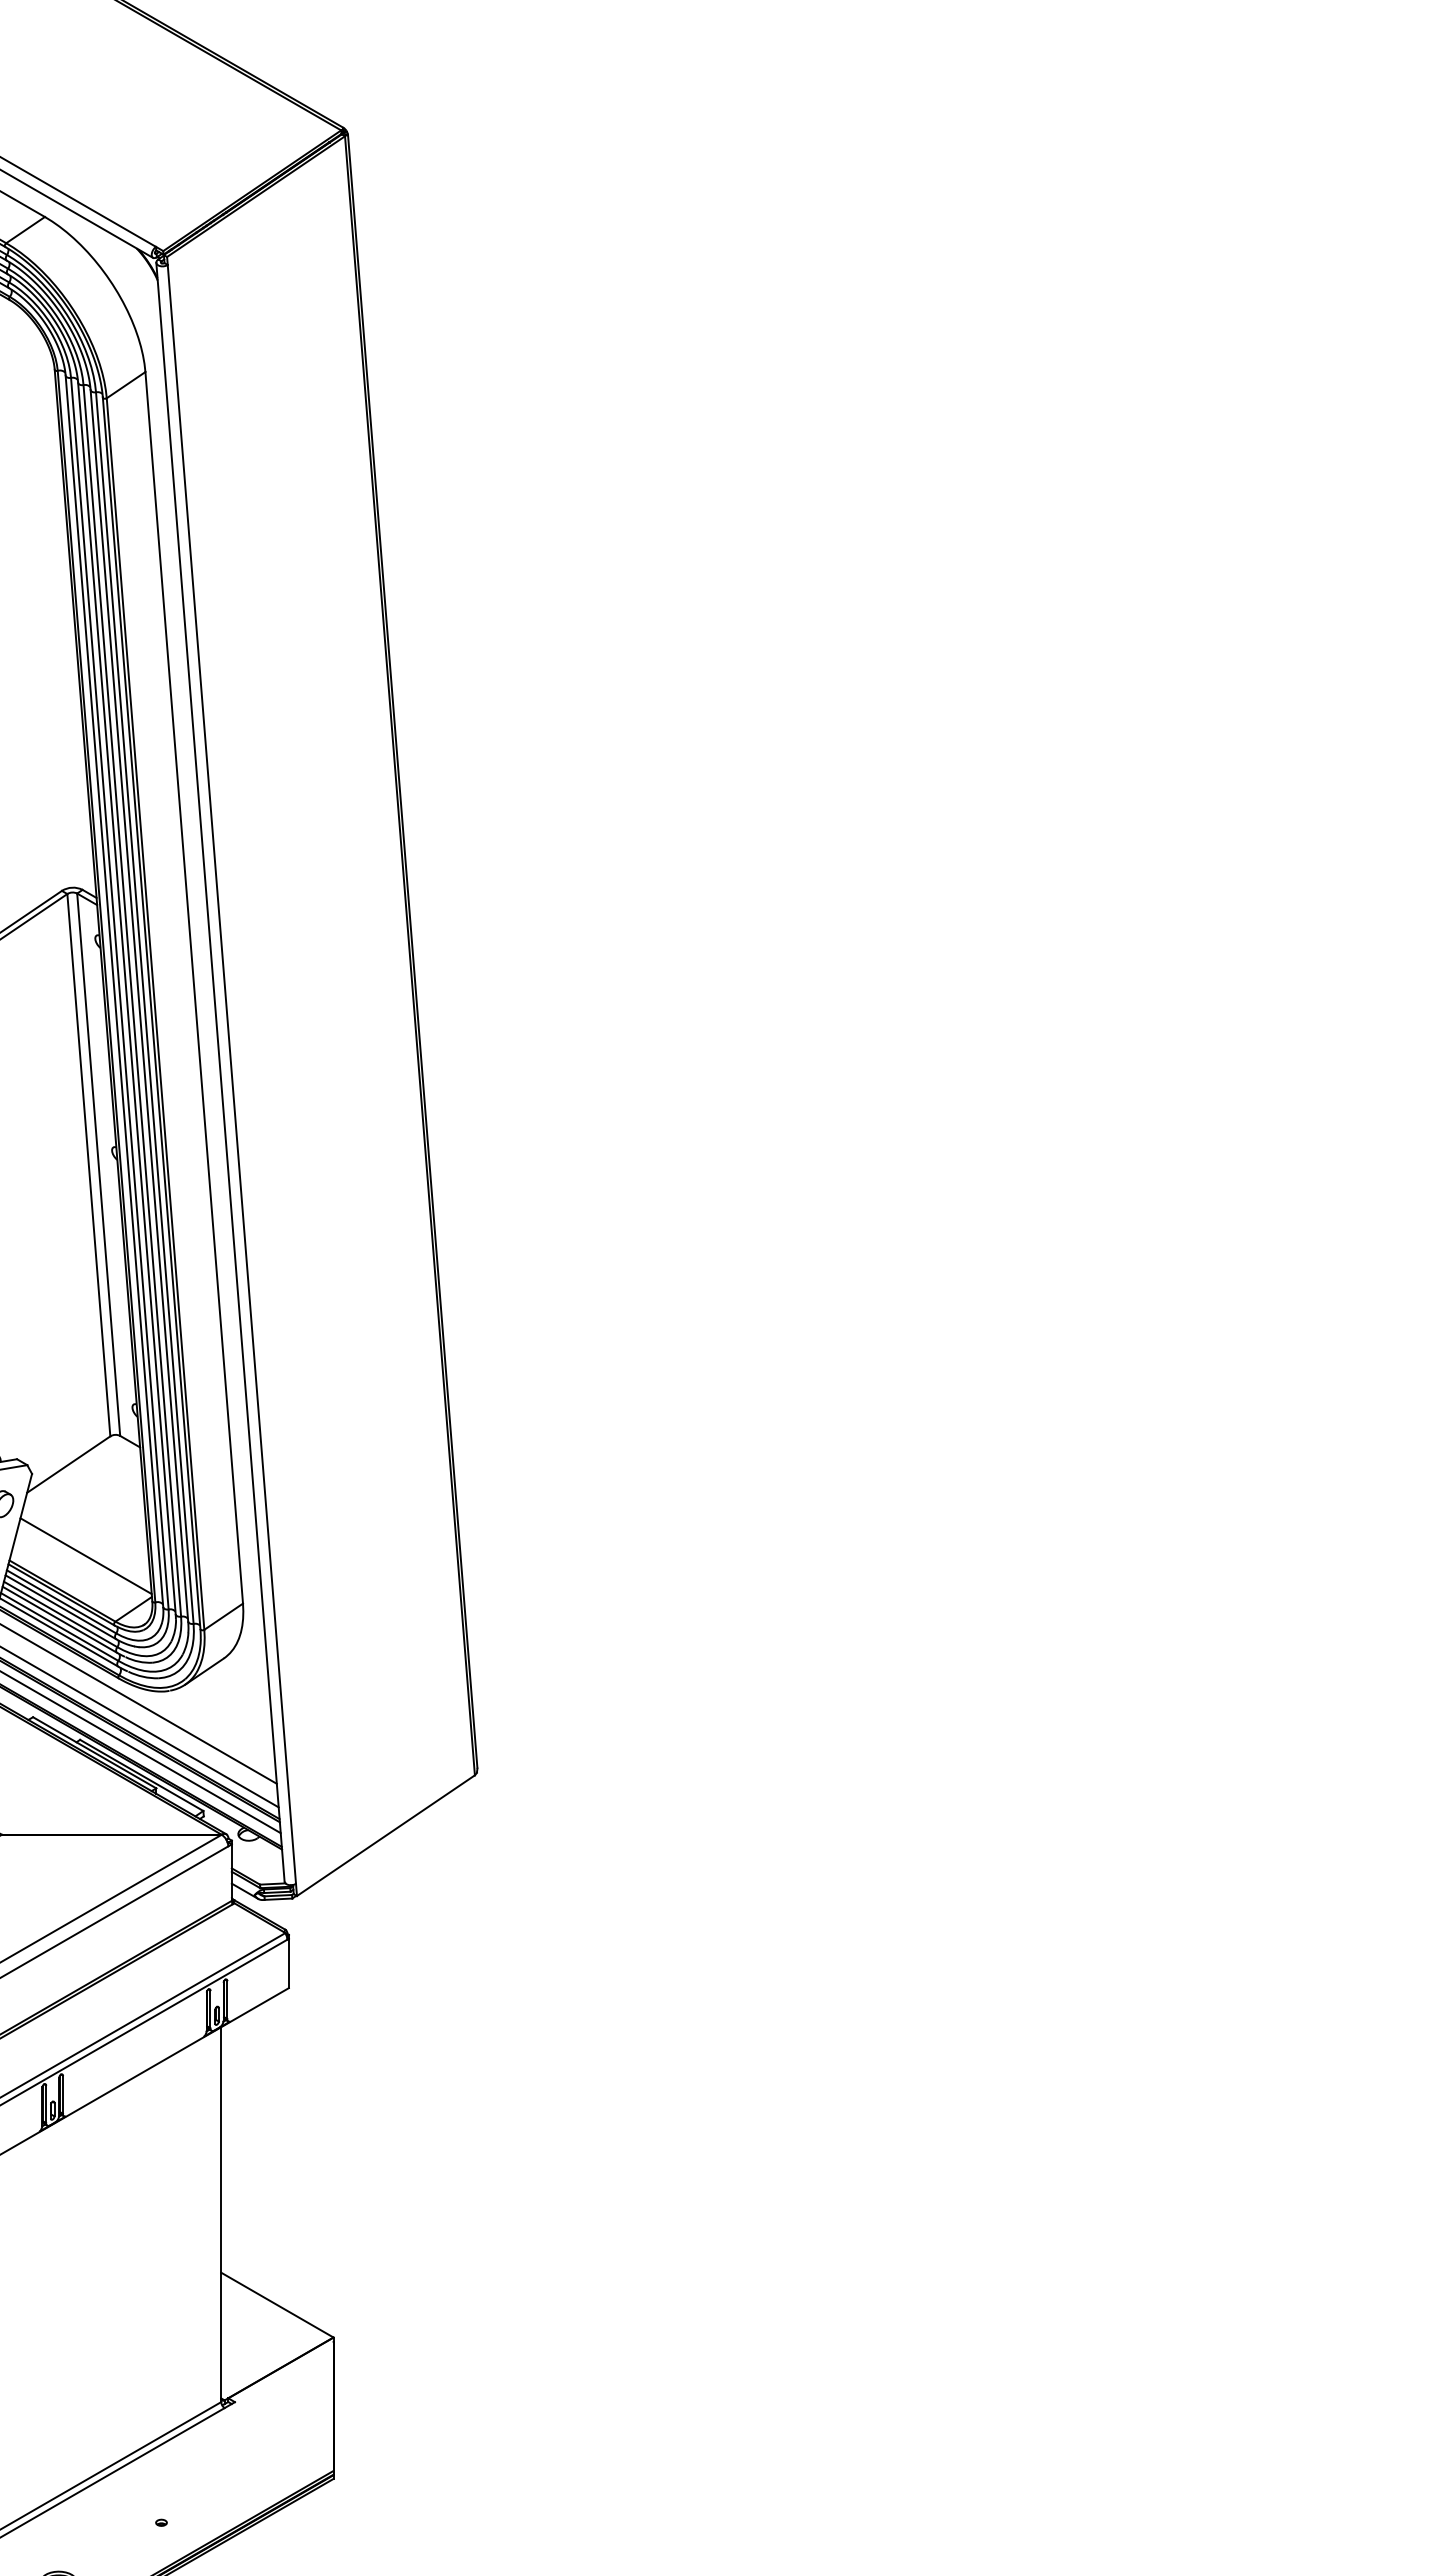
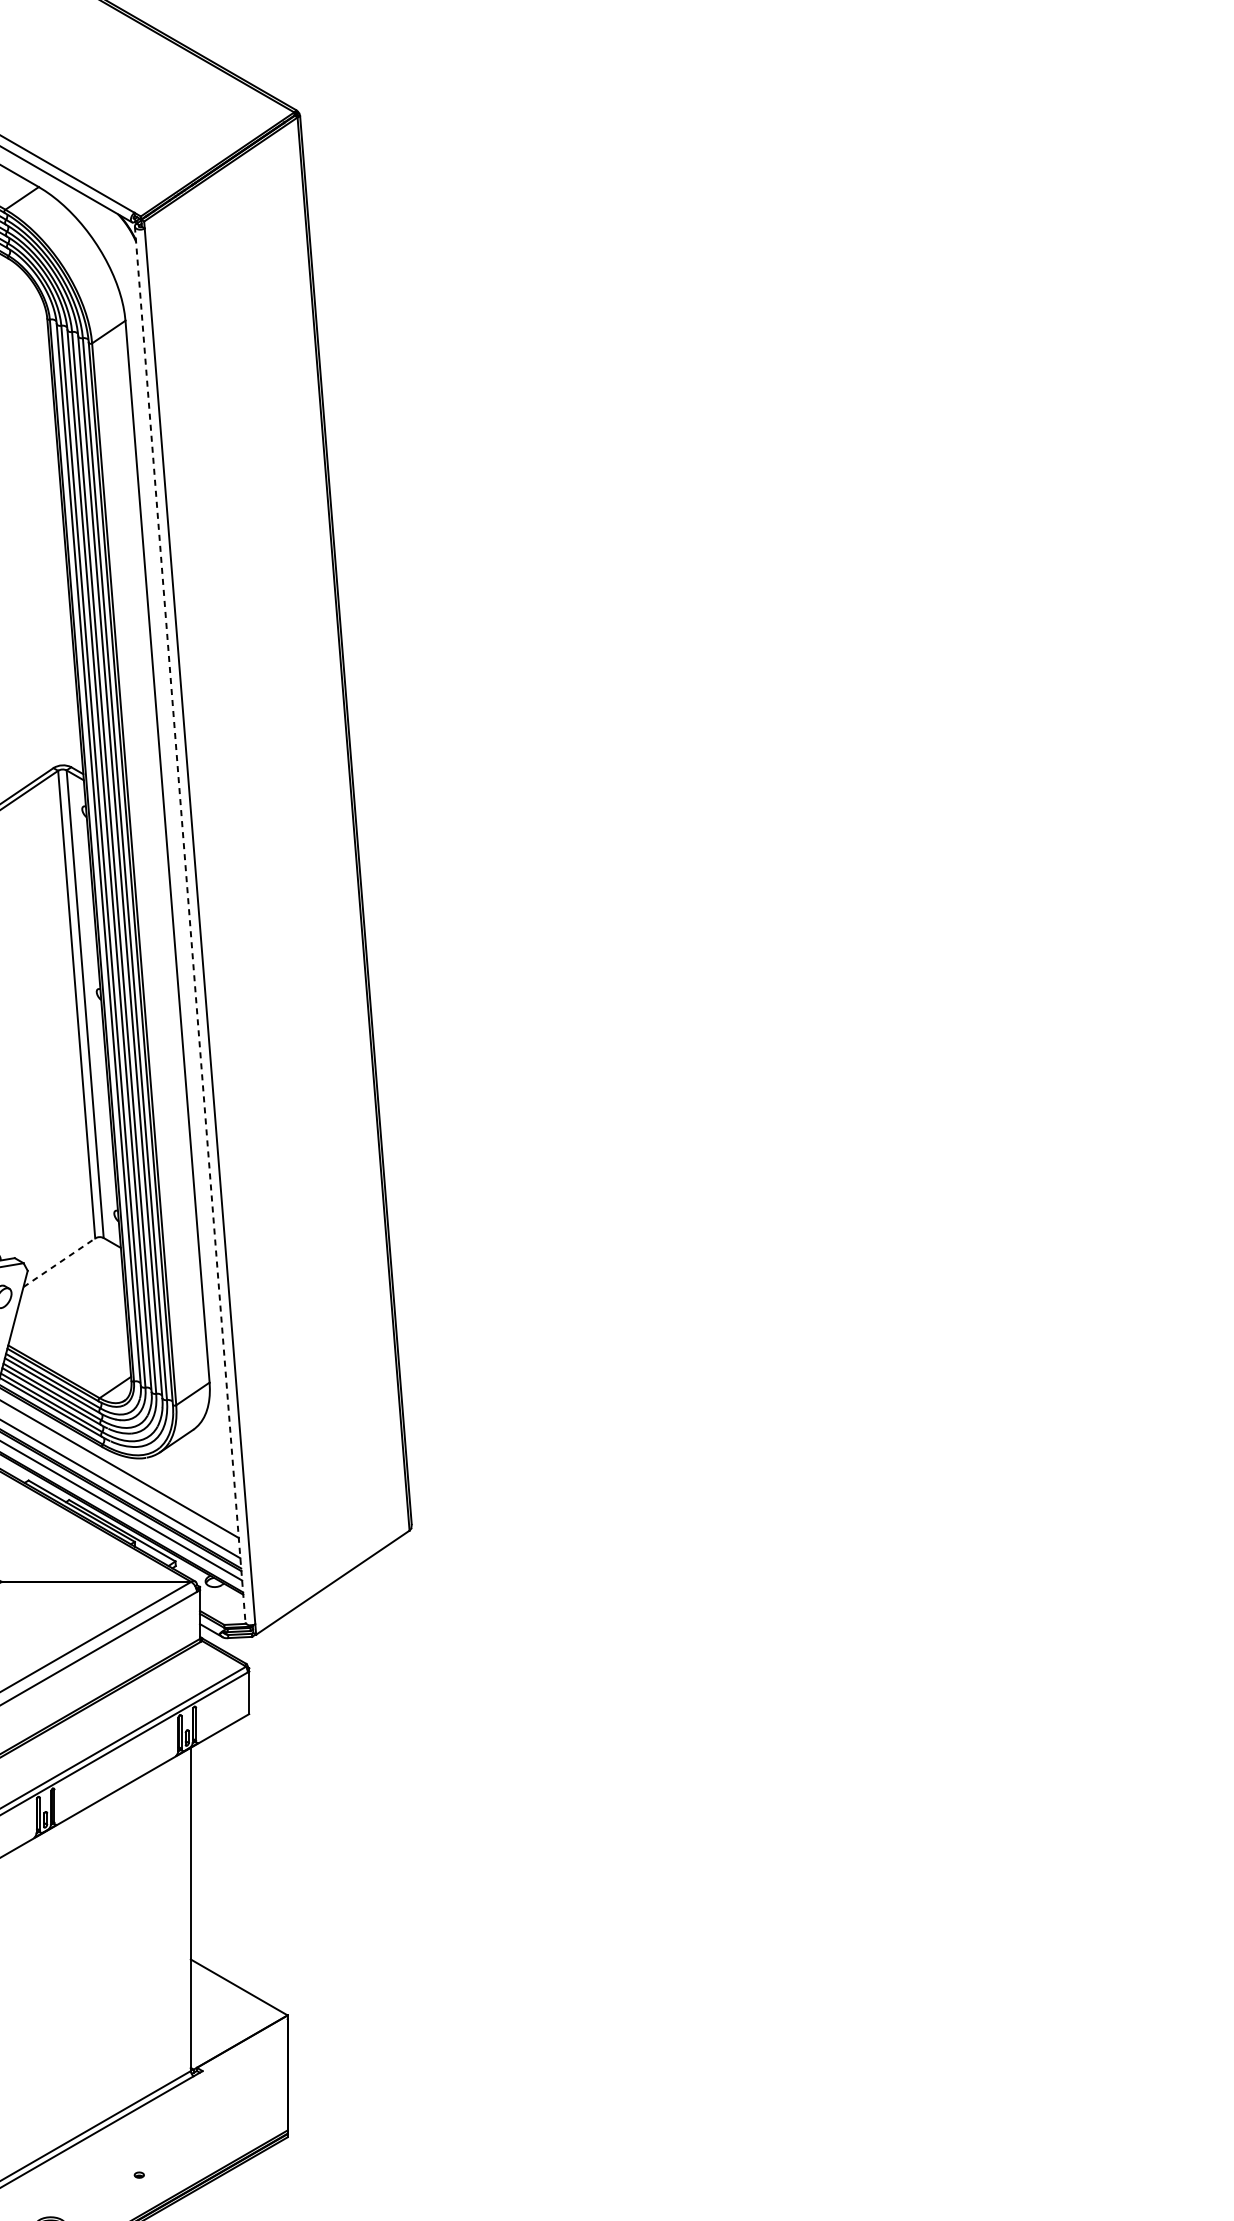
line: (220, 1072) -> (190, 924), solid -> dashed
line: (69, 1464) -> (60, 1262), solid -> dashed
line: (85, 1556) -> (73, 1342), removed

